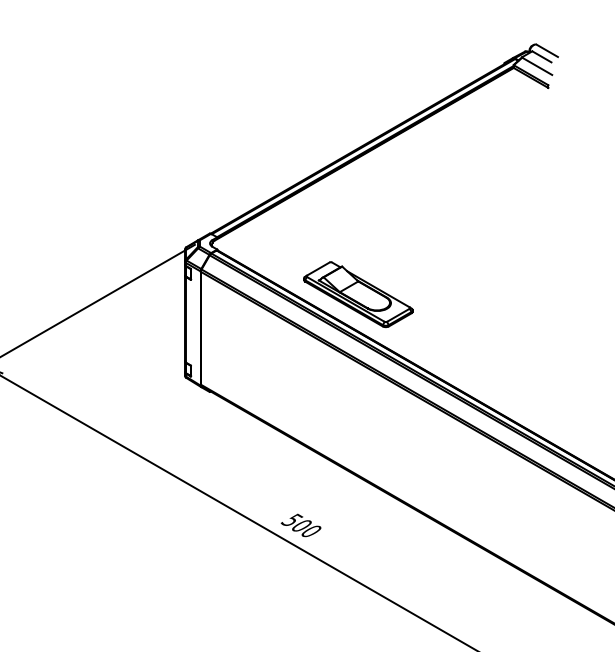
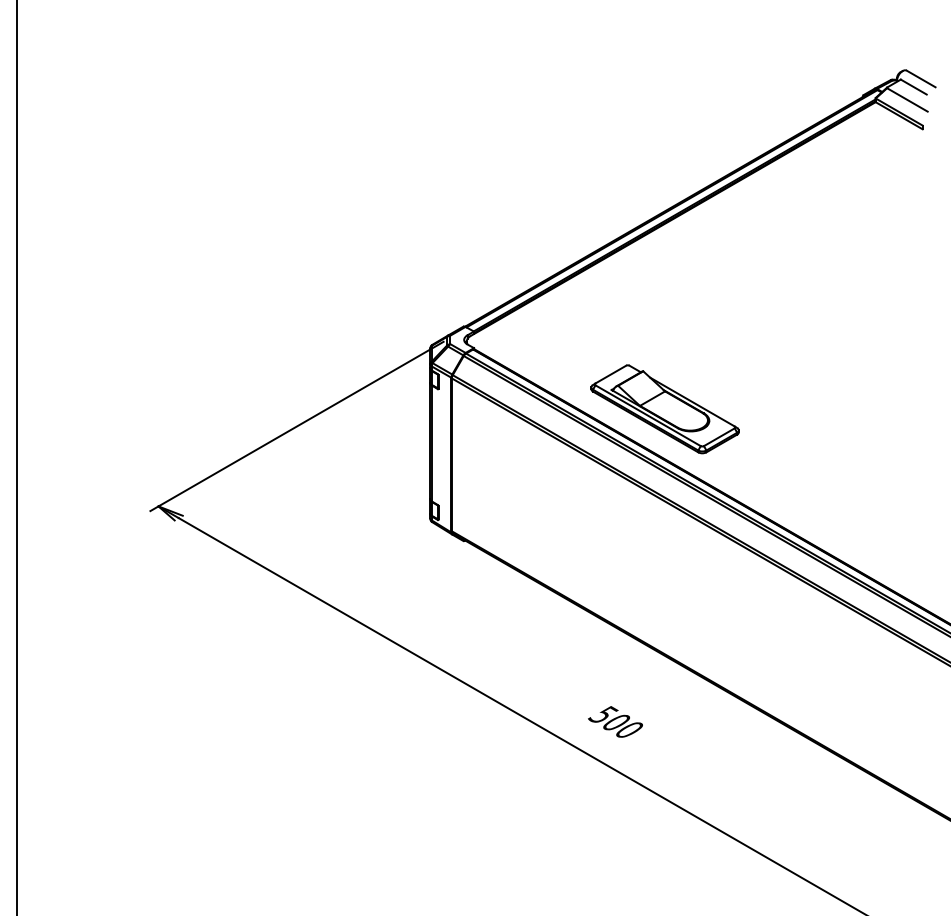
text: (301, 525) -> (615, 721), moved

